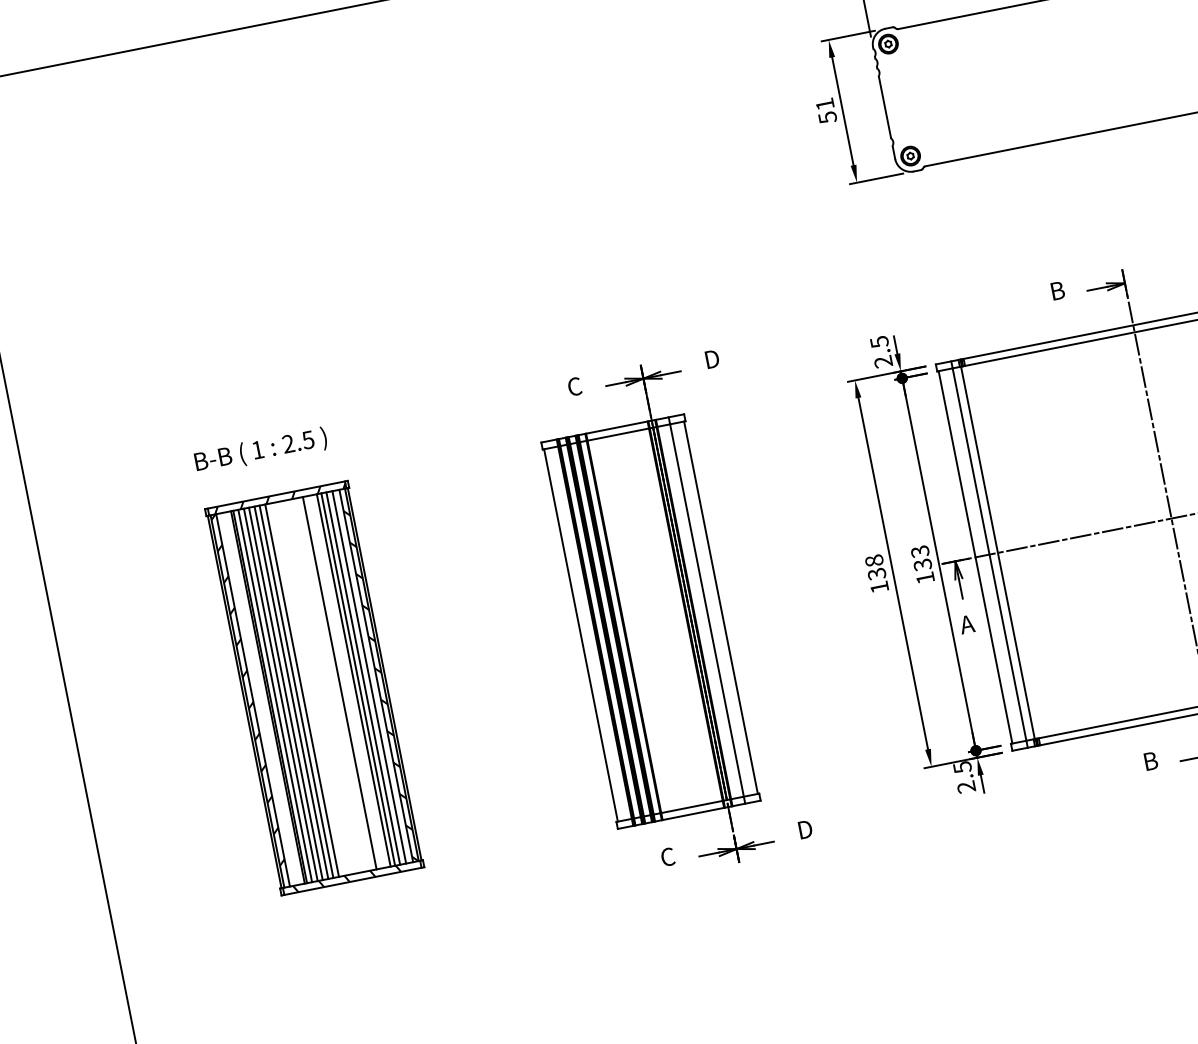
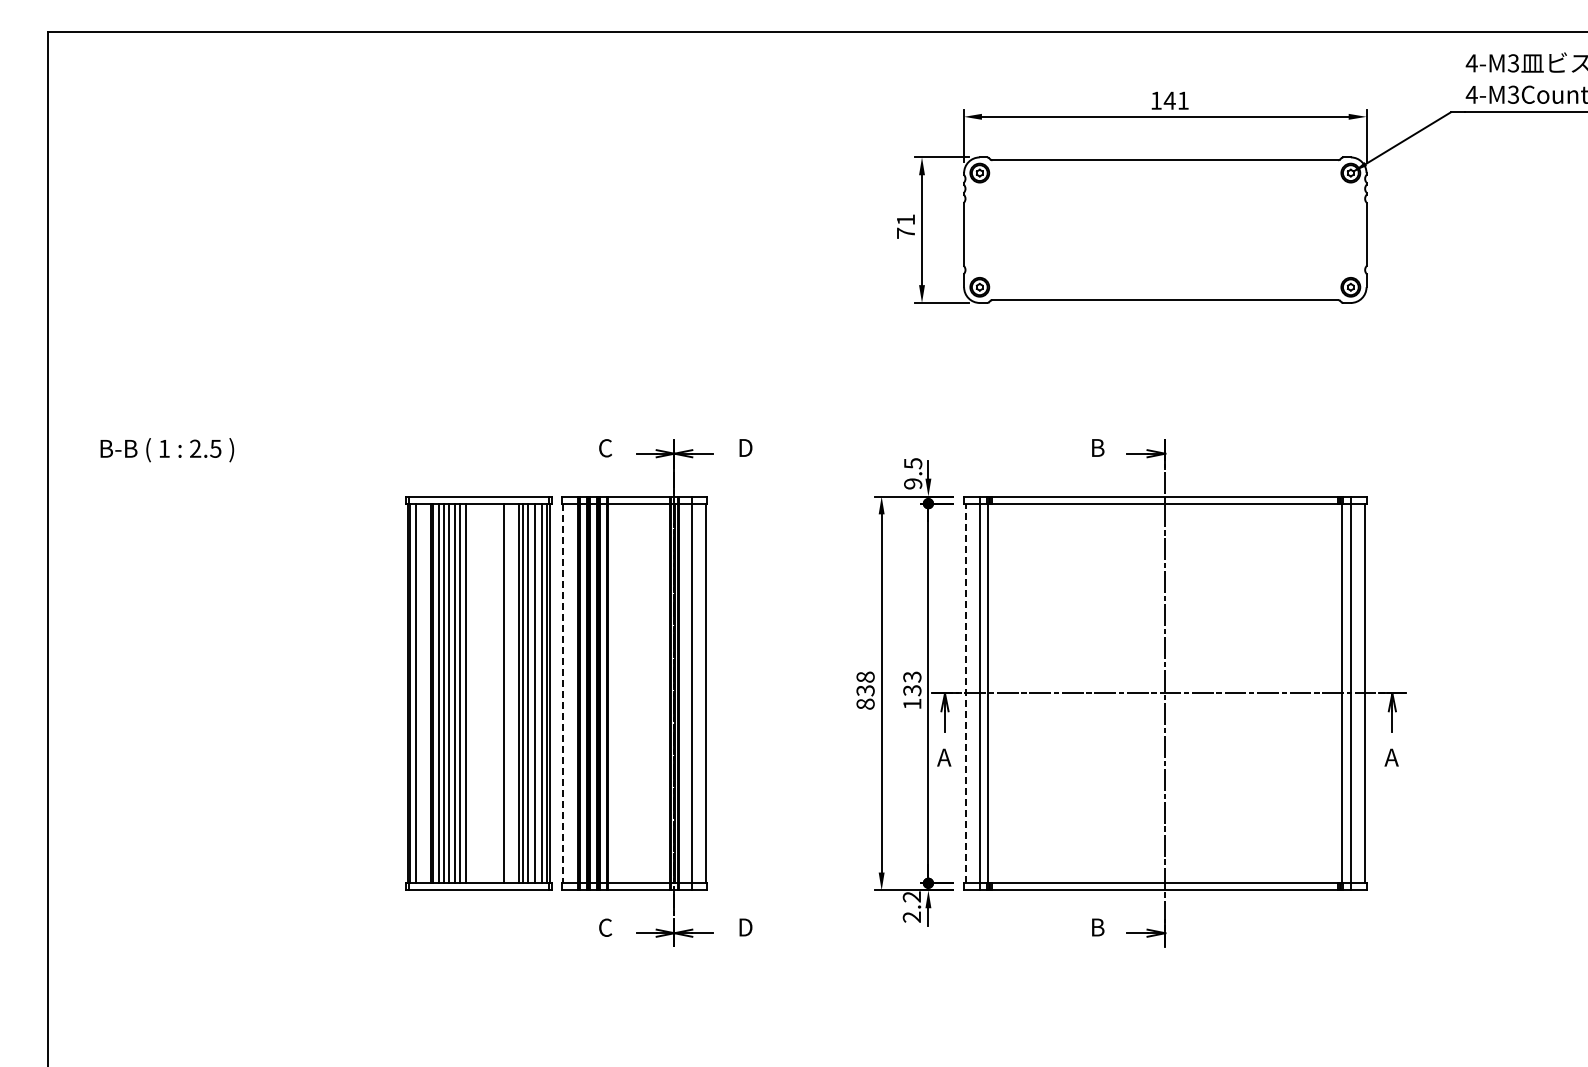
text: (828, 117) -> (906, 233), 51 -> 71
text: (883, 361) -> (913, 483), 2.5 -> 9.5
text: (261, 451) -> (167, 450), moved
line: (975, 557) -> (965, 693), solid -> dashed
text: (879, 586) -> (865, 703), 138 -> 838
line: (581, 635) -> (563, 693), solid -> dashed
part: (314, 688) -> (478, 693), moved
text: (961, 767) -> (911, 896), 2.5 -> 2.2

